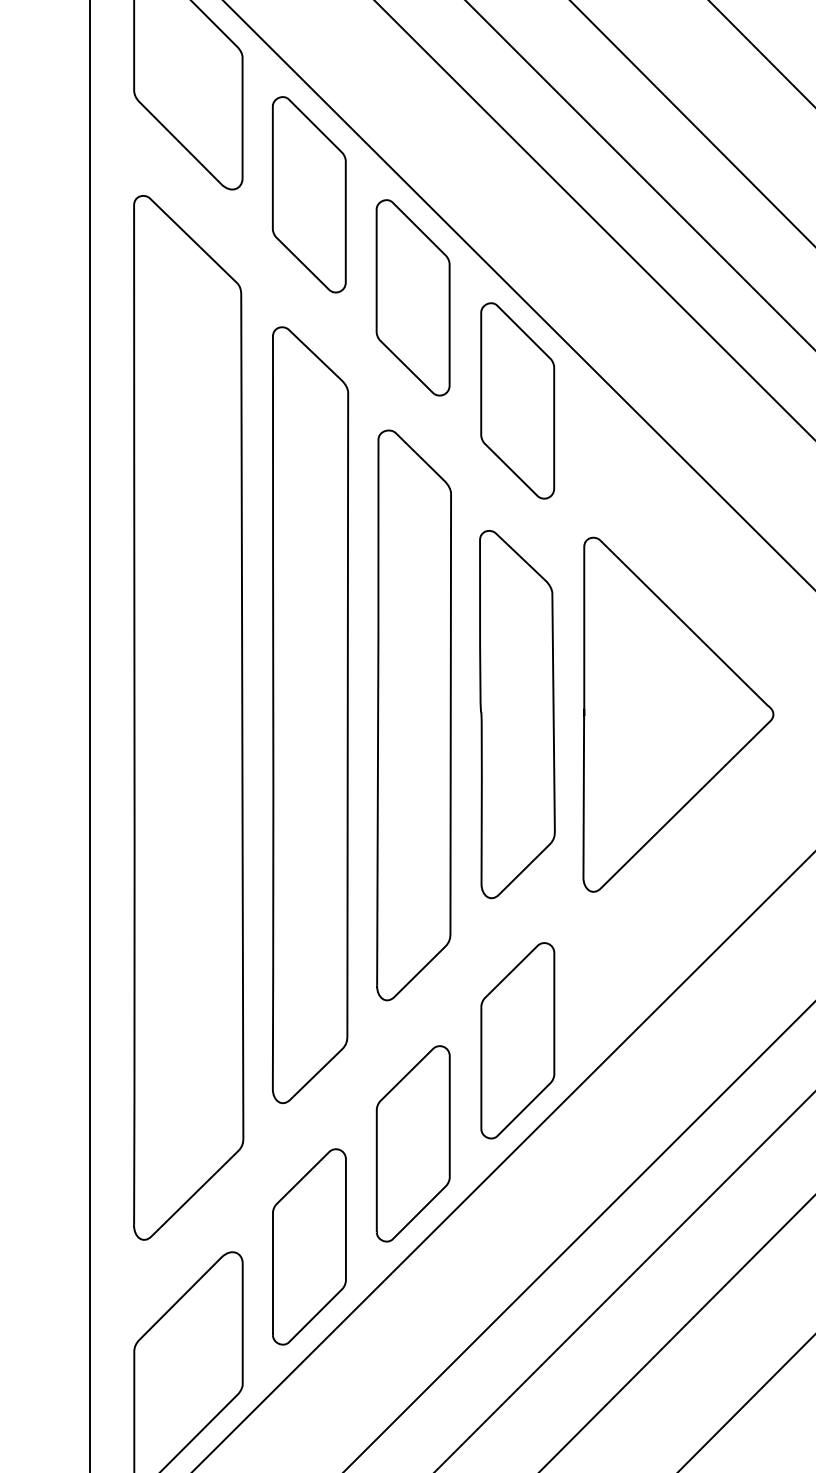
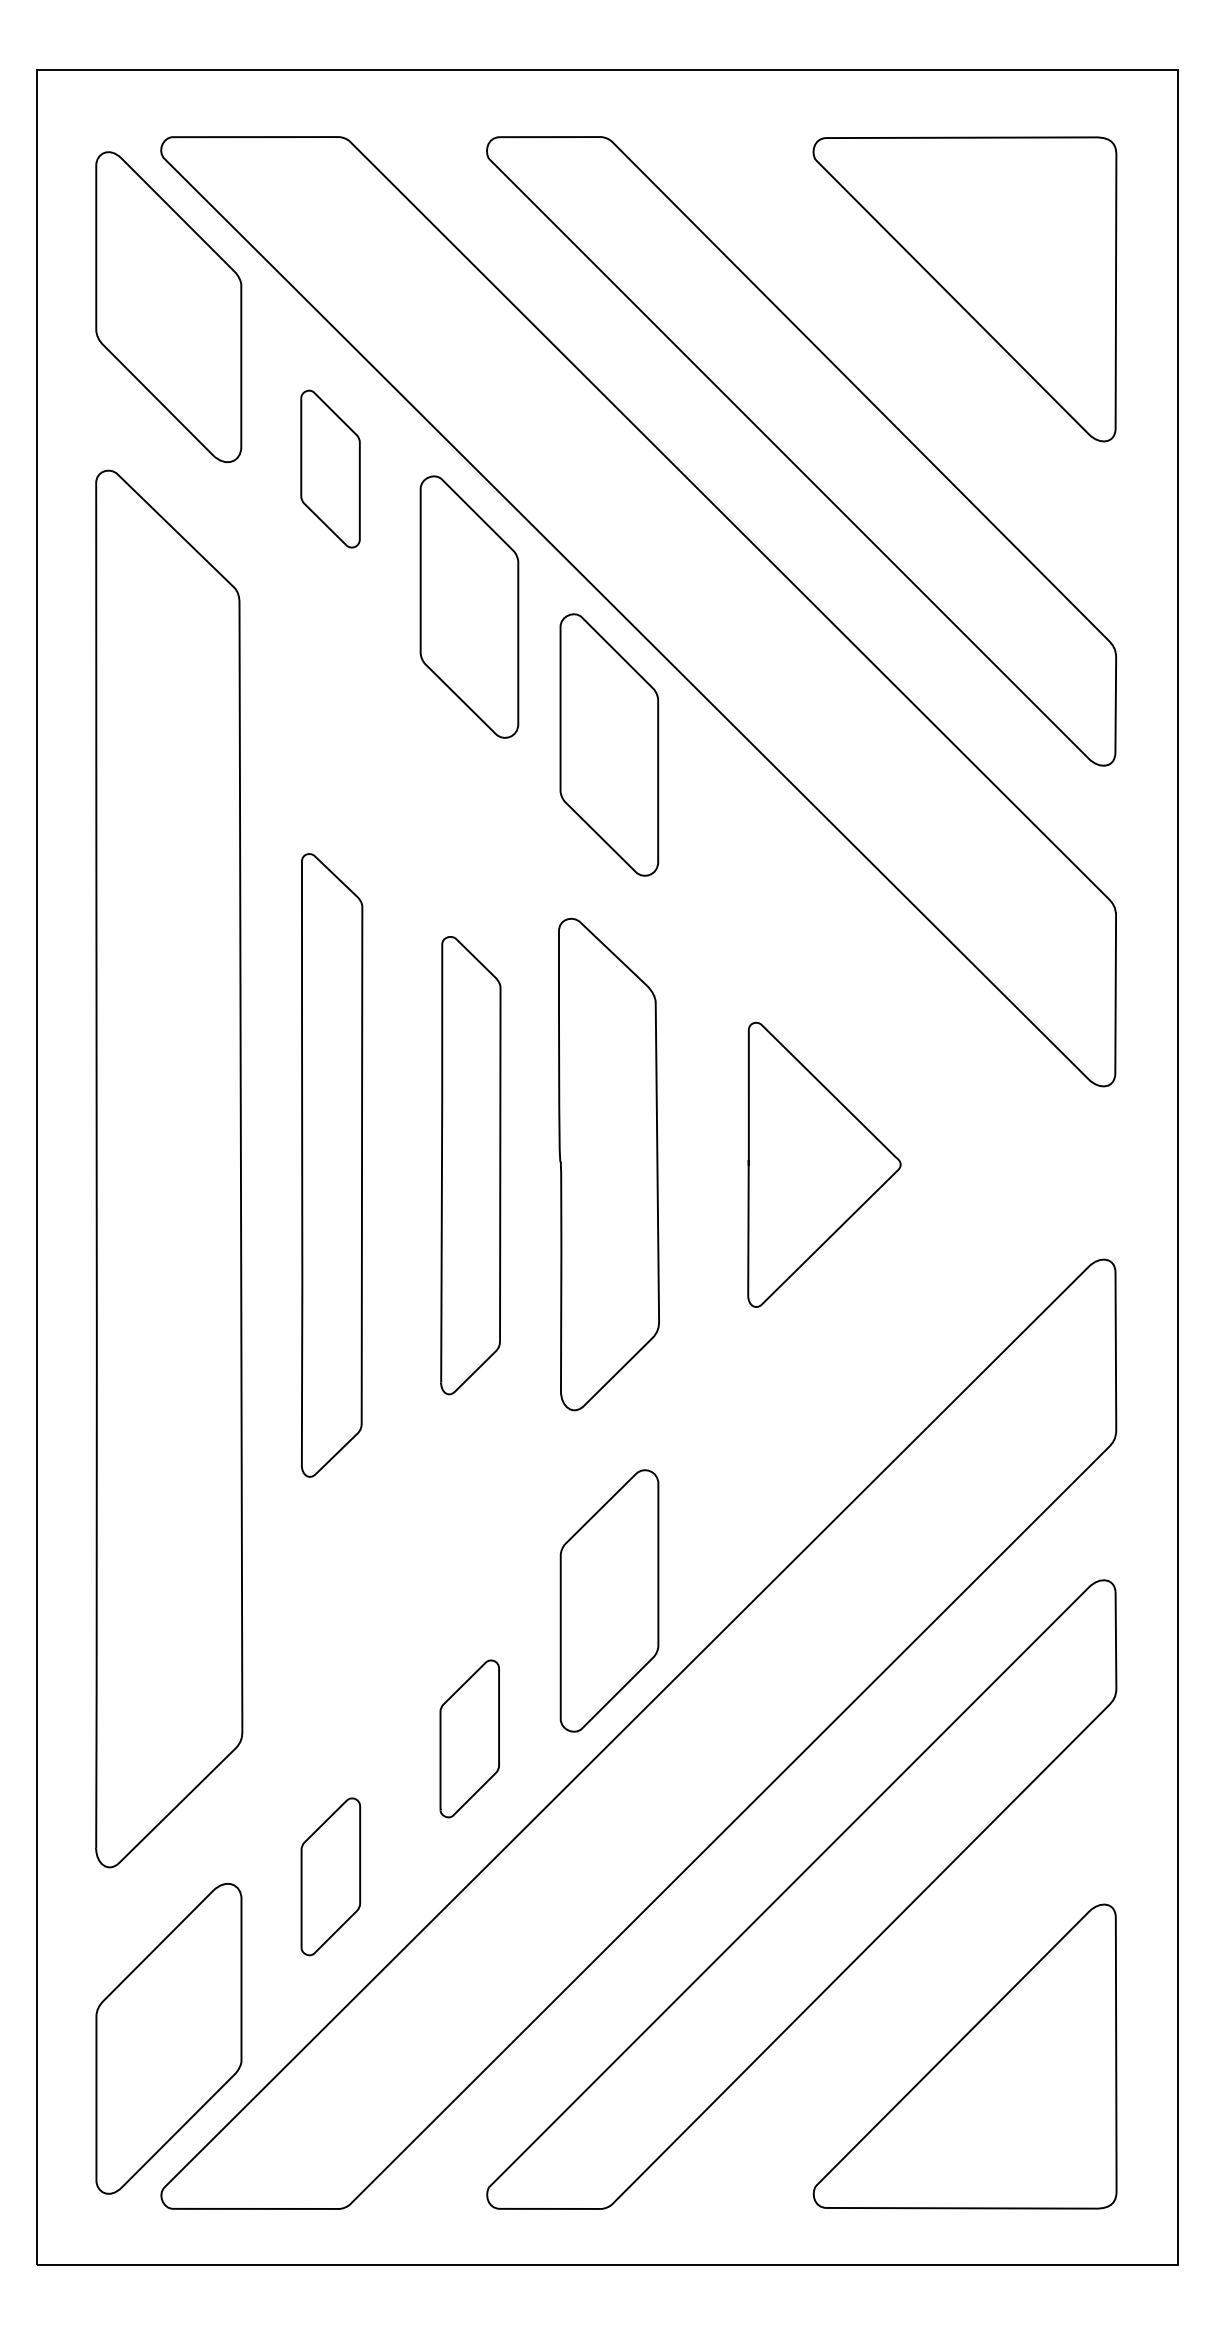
part: (309, 194) -> (330, 468), size x0.6
part: (678, 714) -> (824, 1164), size x0.6
part: (310, 715) -> (331, 1165), size x0.6
part: (413, 715) -> (470, 1165), size x0.6
part: (413, 1143) -> (469, 1738), size x0.6
part: (309, 1246) -> (330, 1876), size x0.6

